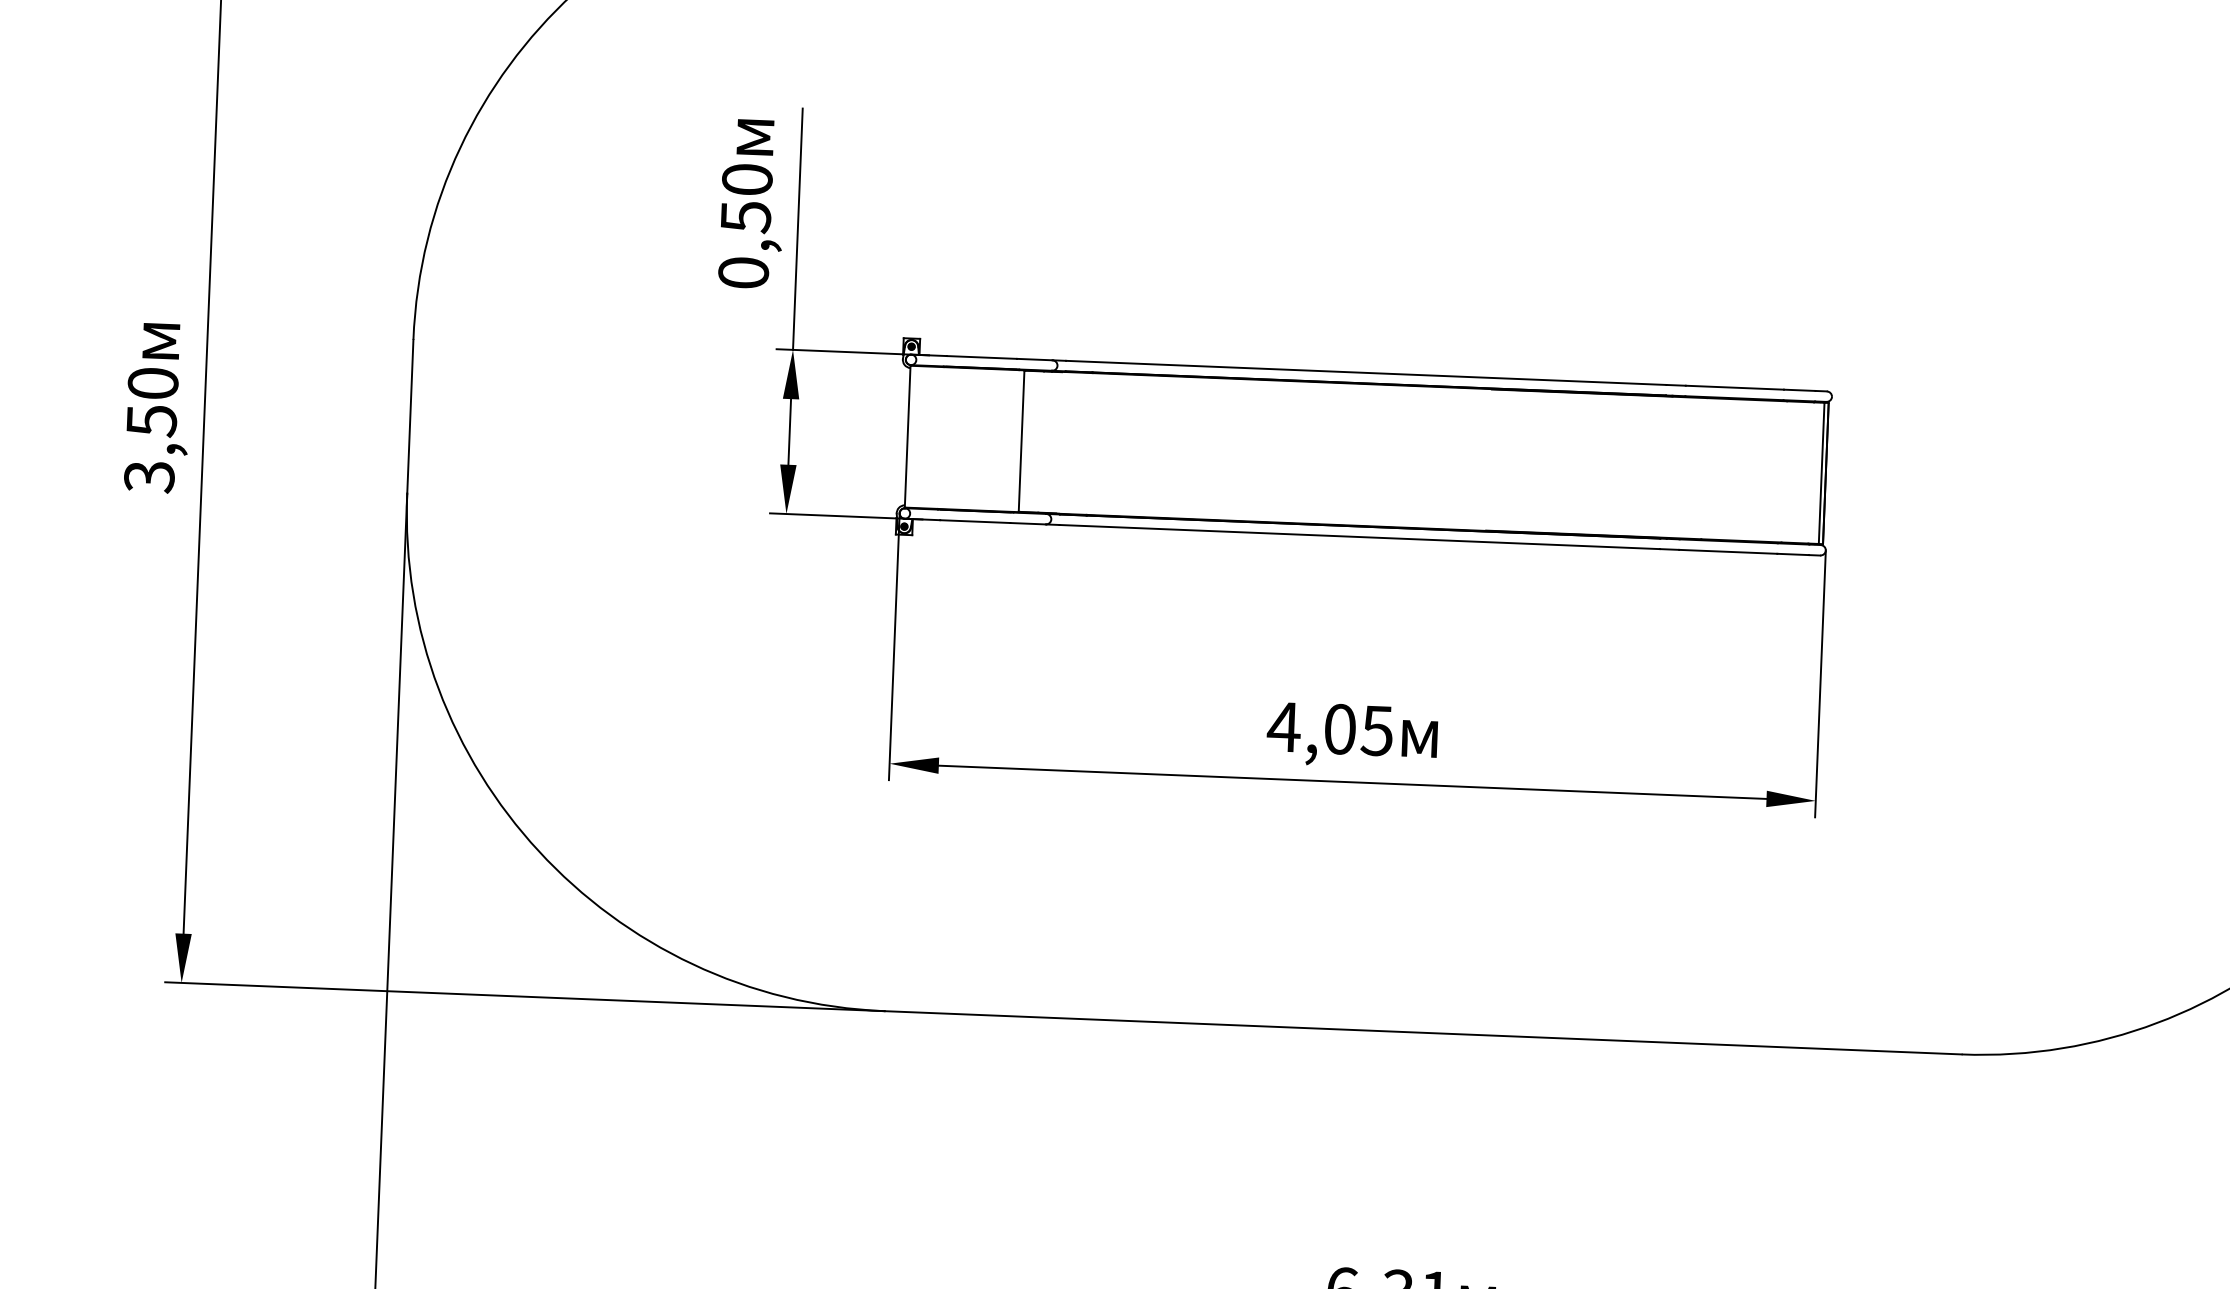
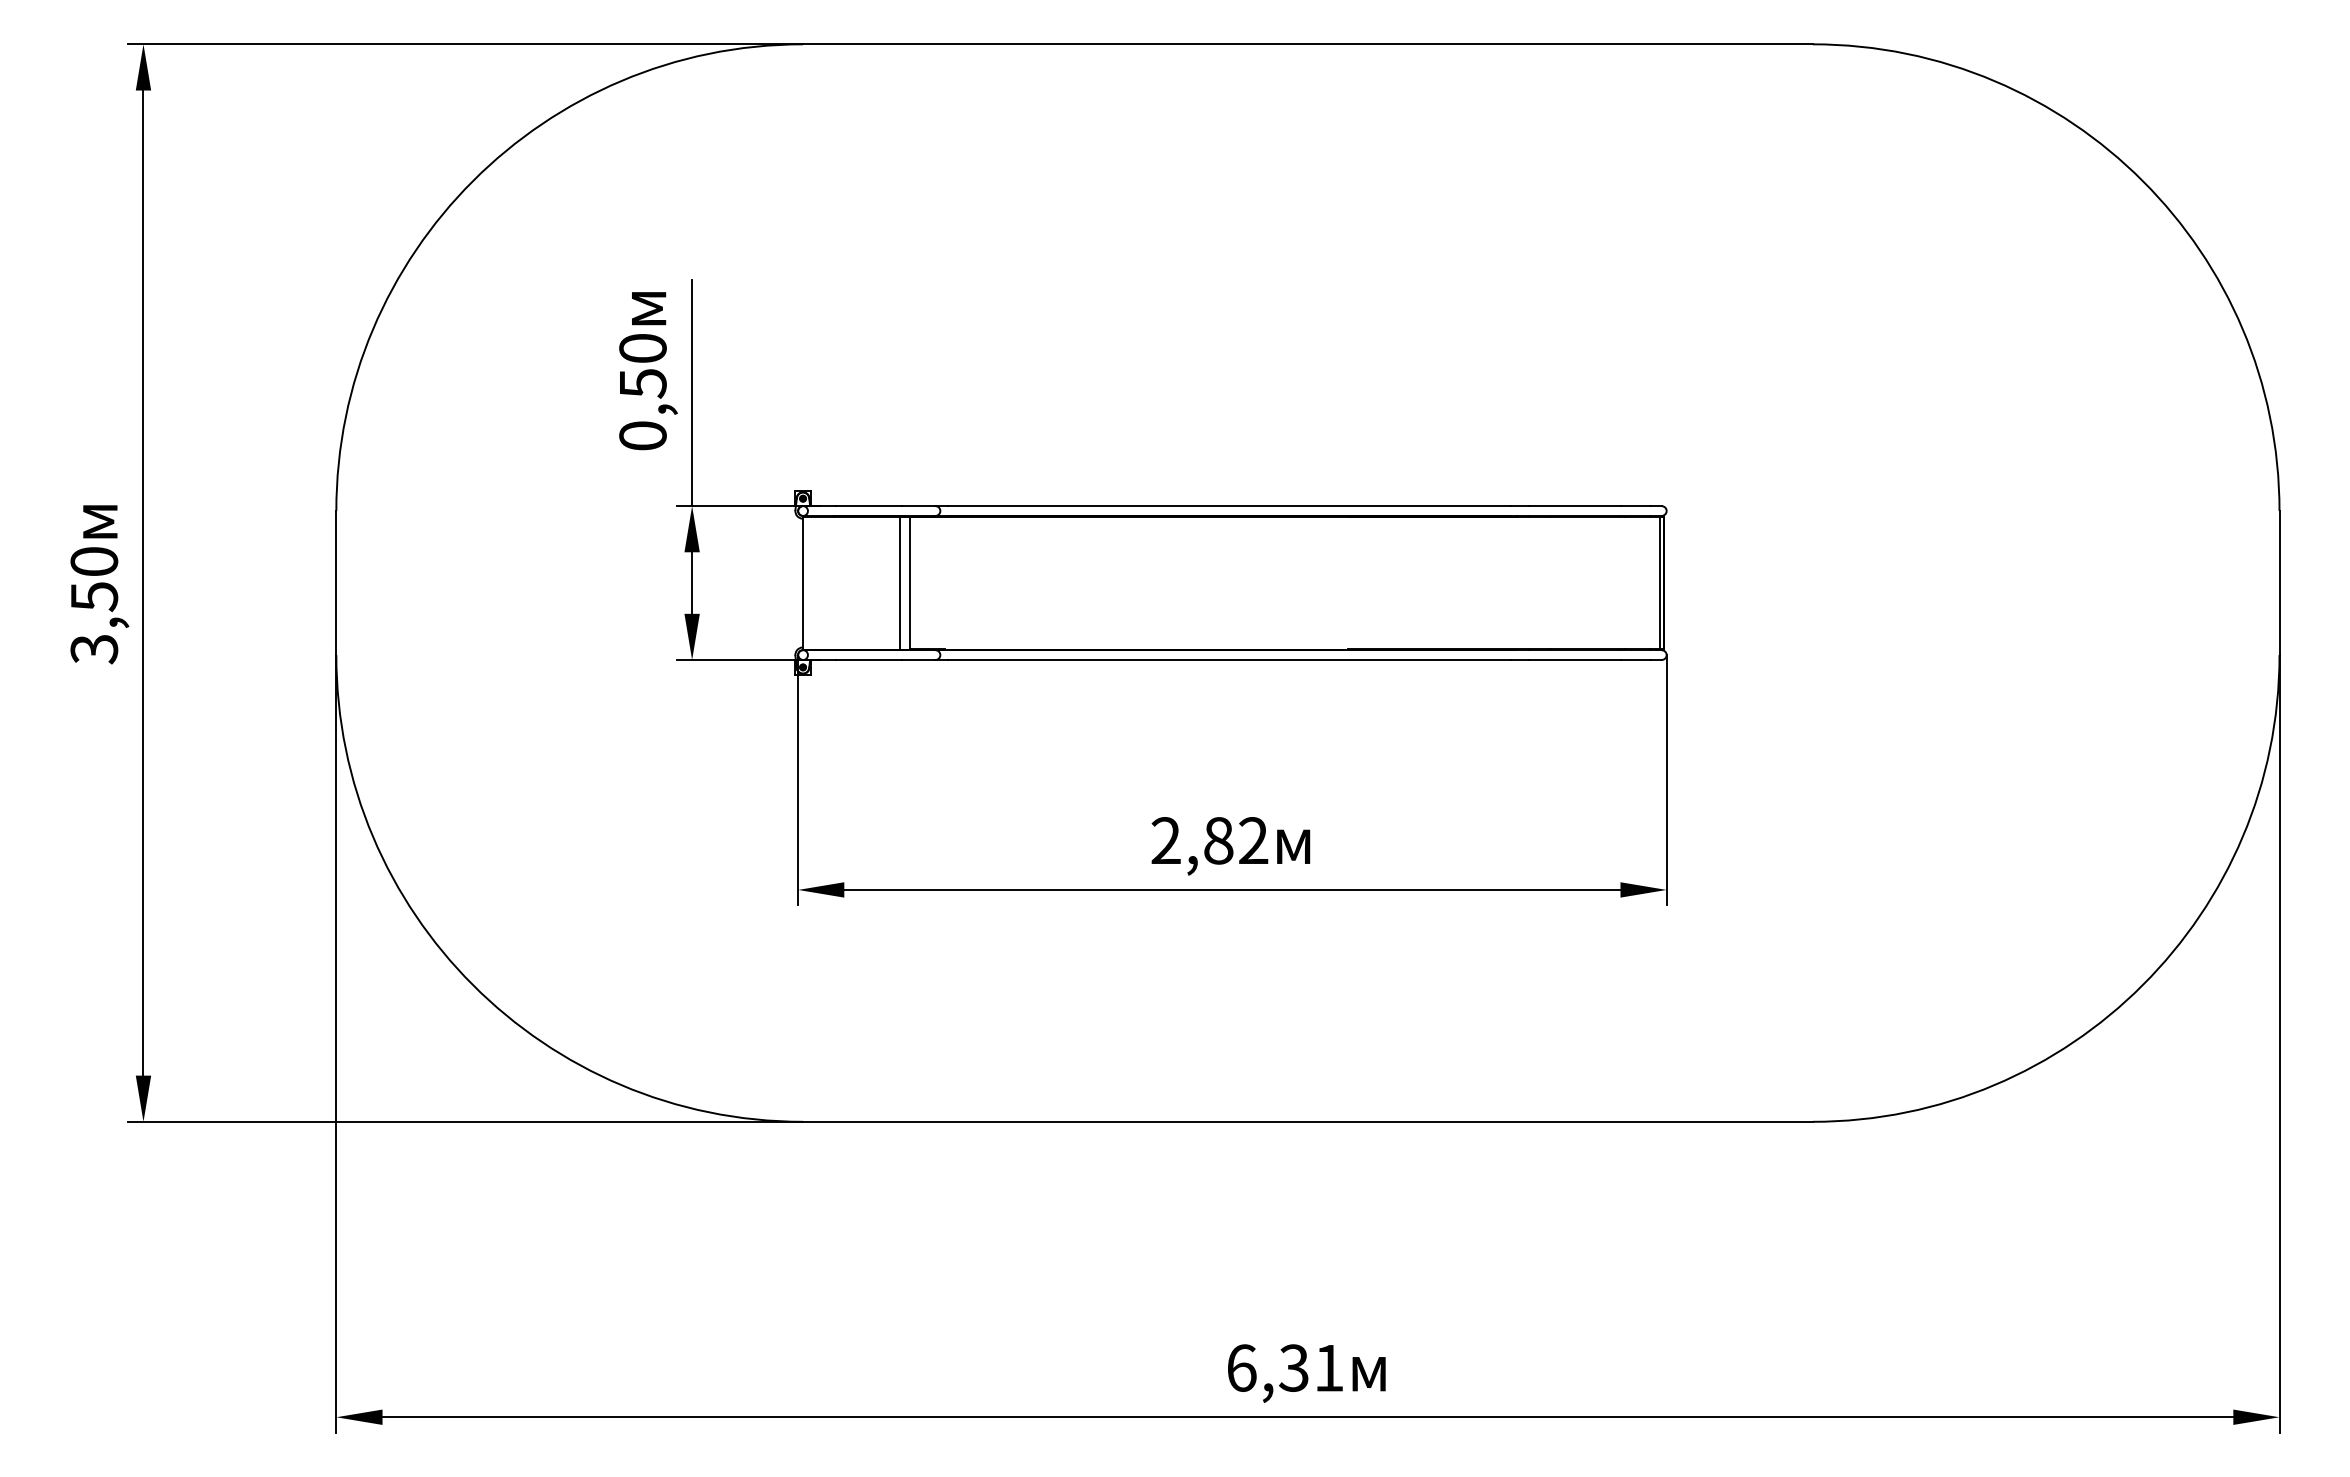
line: (1010, 440) -> (899, 582), added
text: (1330, 728) -> (1209, 840), 4,05 -> 2,82

